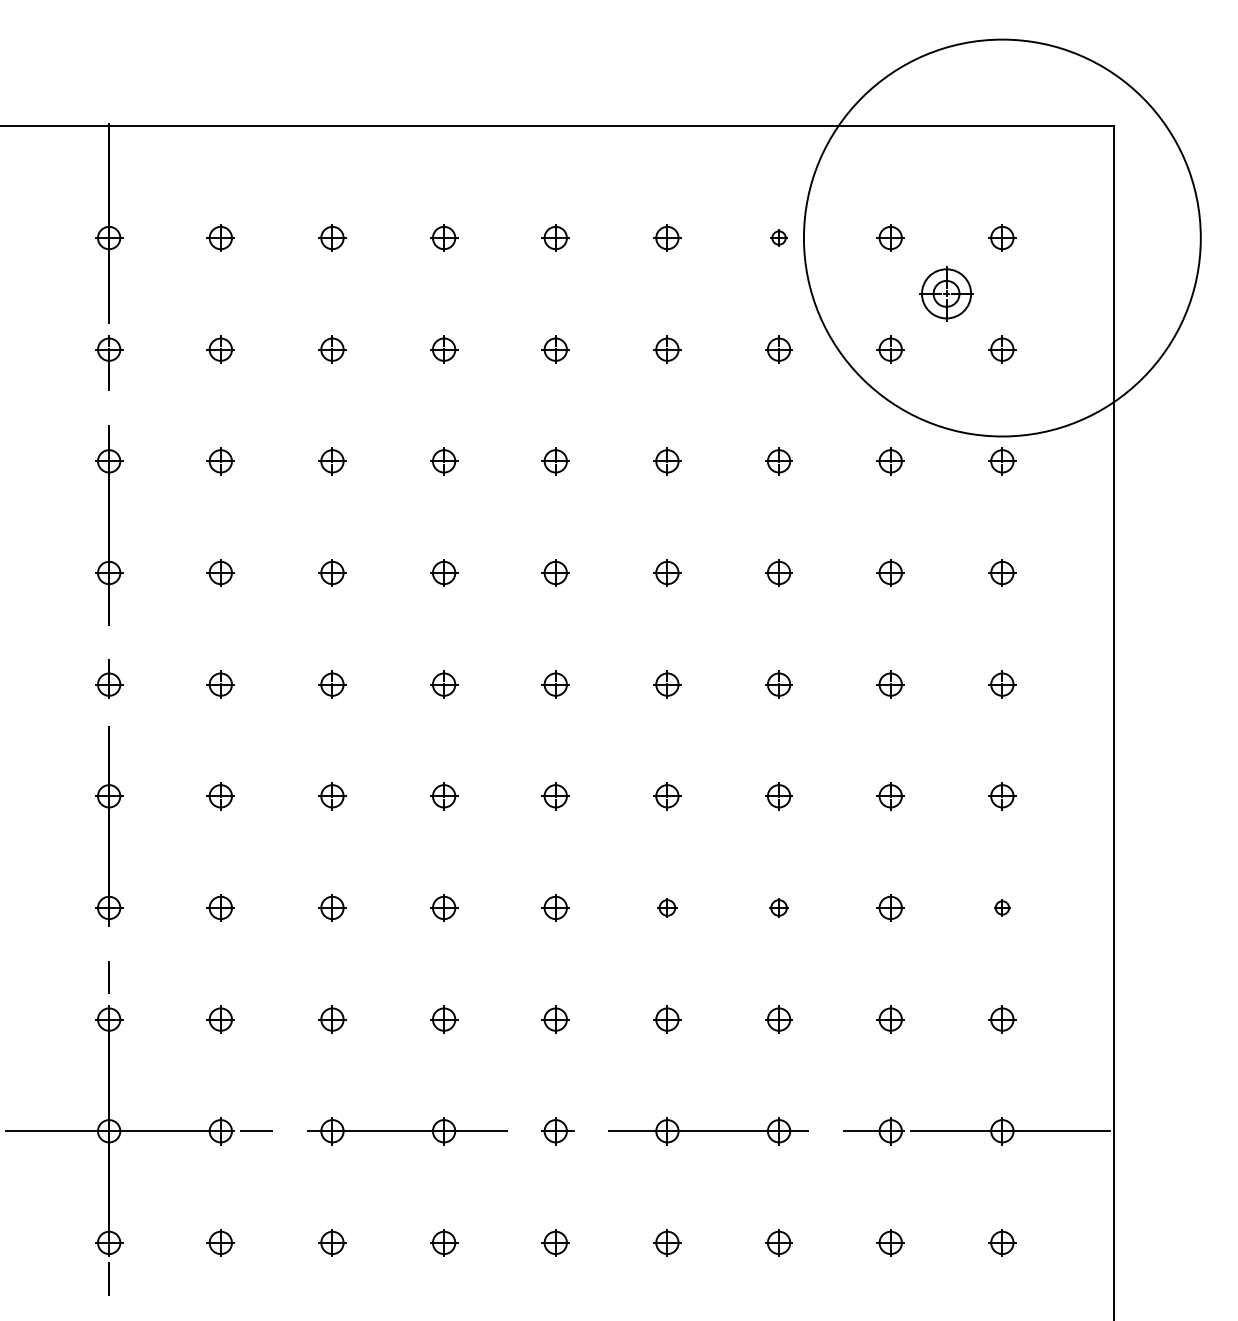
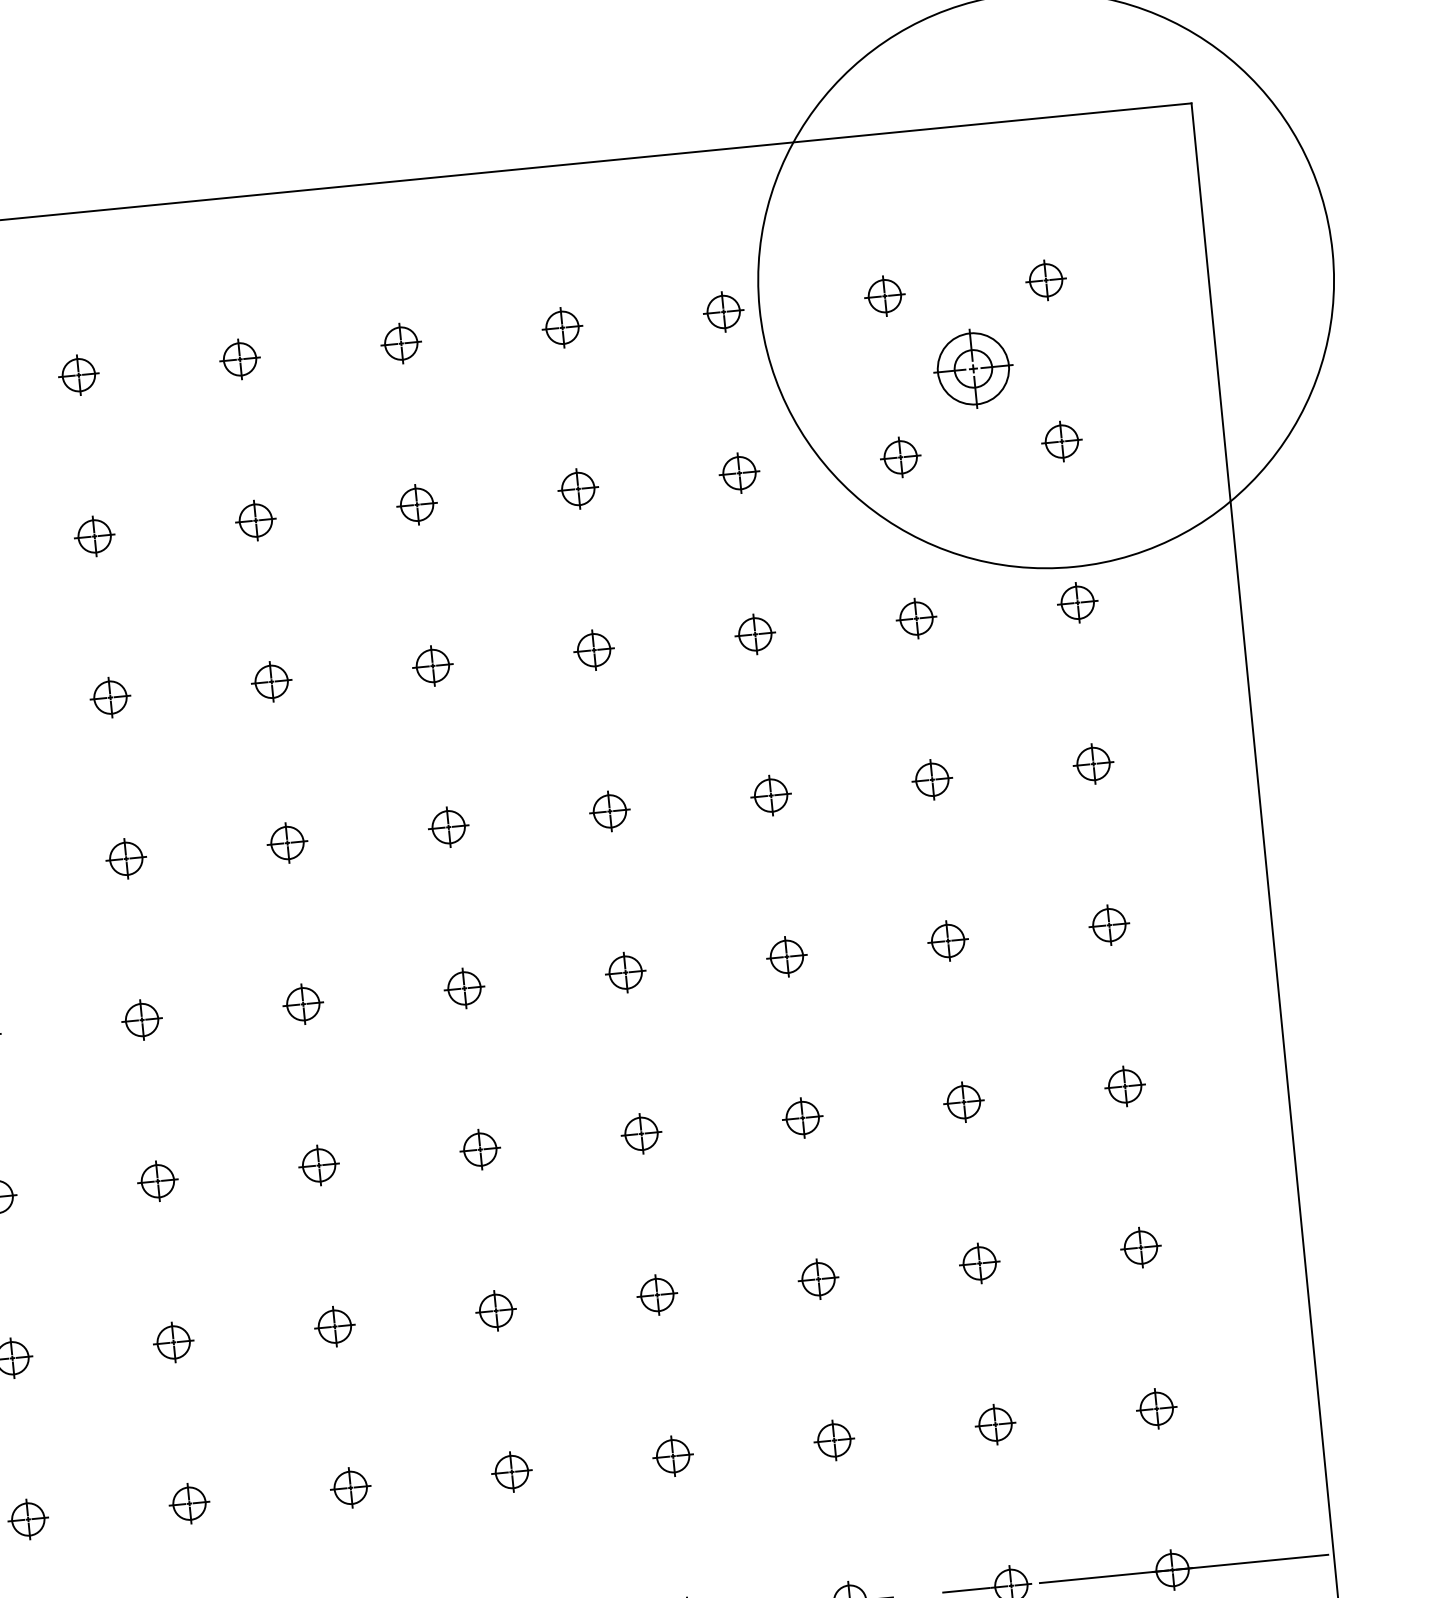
part: (778, 237) -> (722, 311), size x1.67
part: (667, 907) -> (657, 1294), size x1.43
part: (778, 907) -> (817, 1278), size x1.43
part: (1002, 907) -> (1141, 1246), size x1.67

